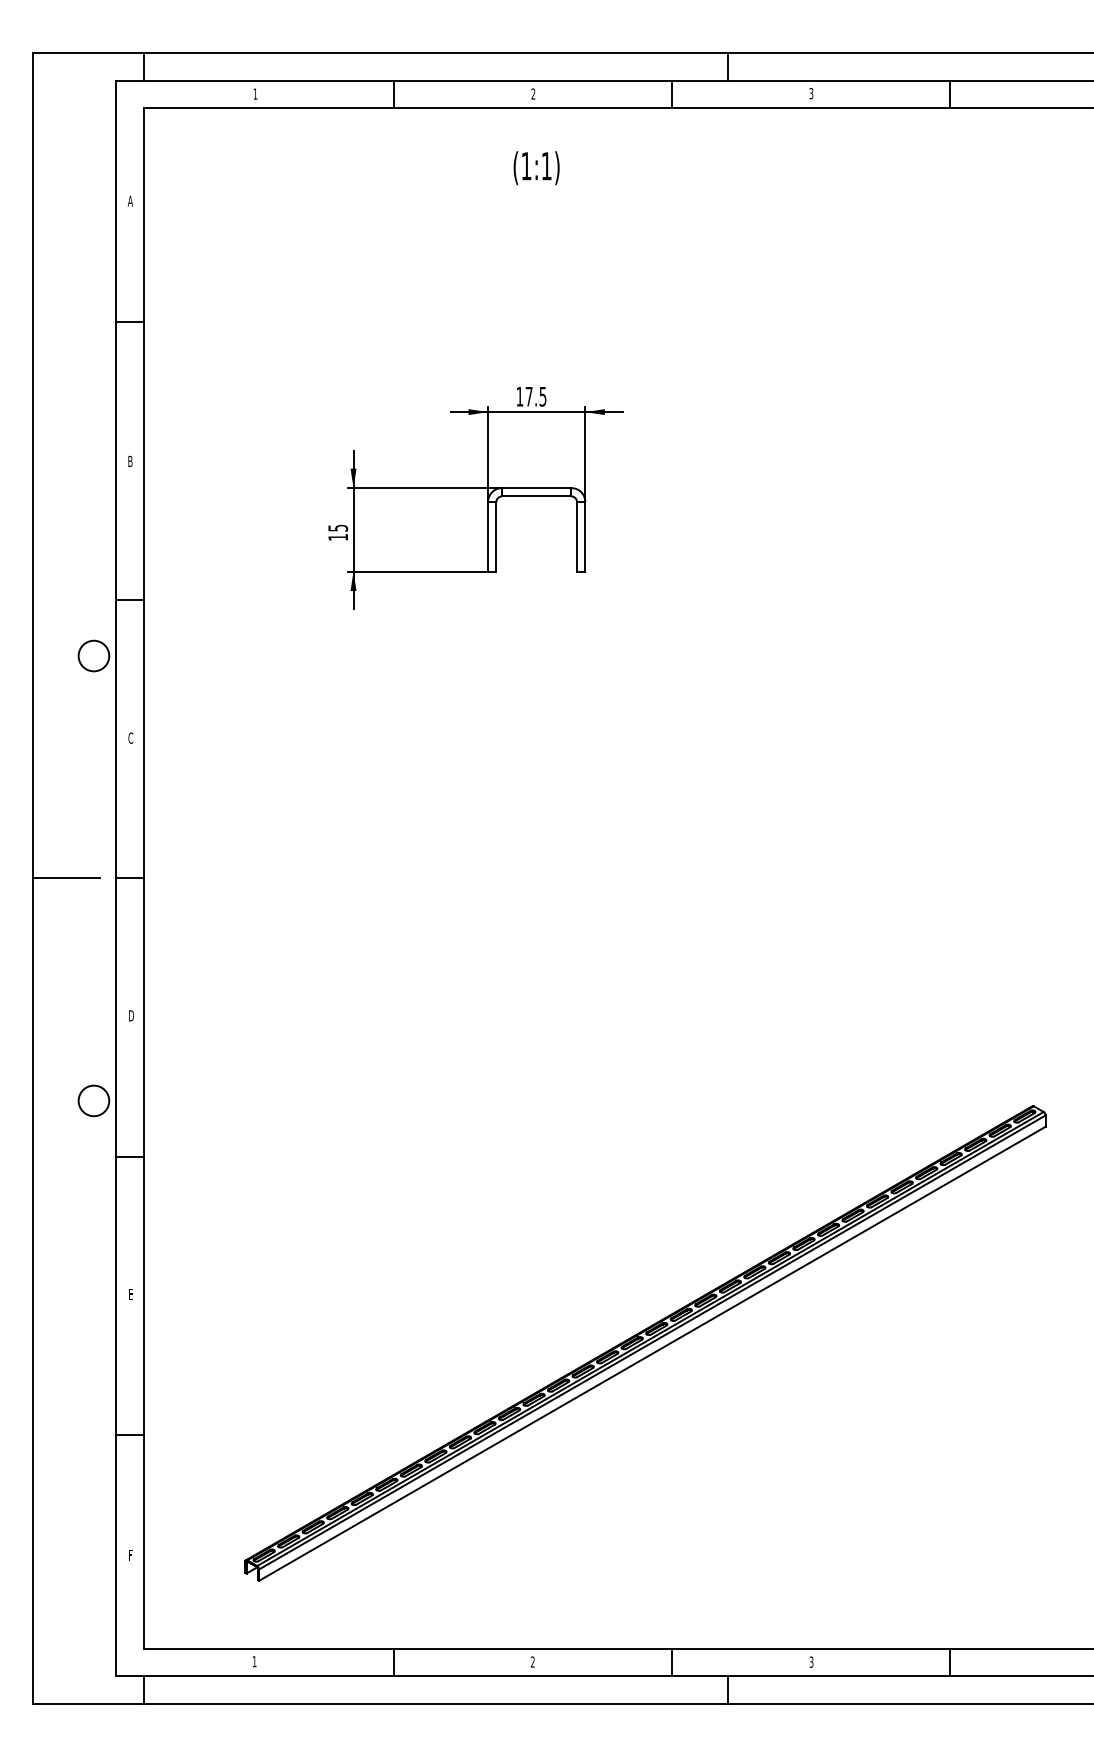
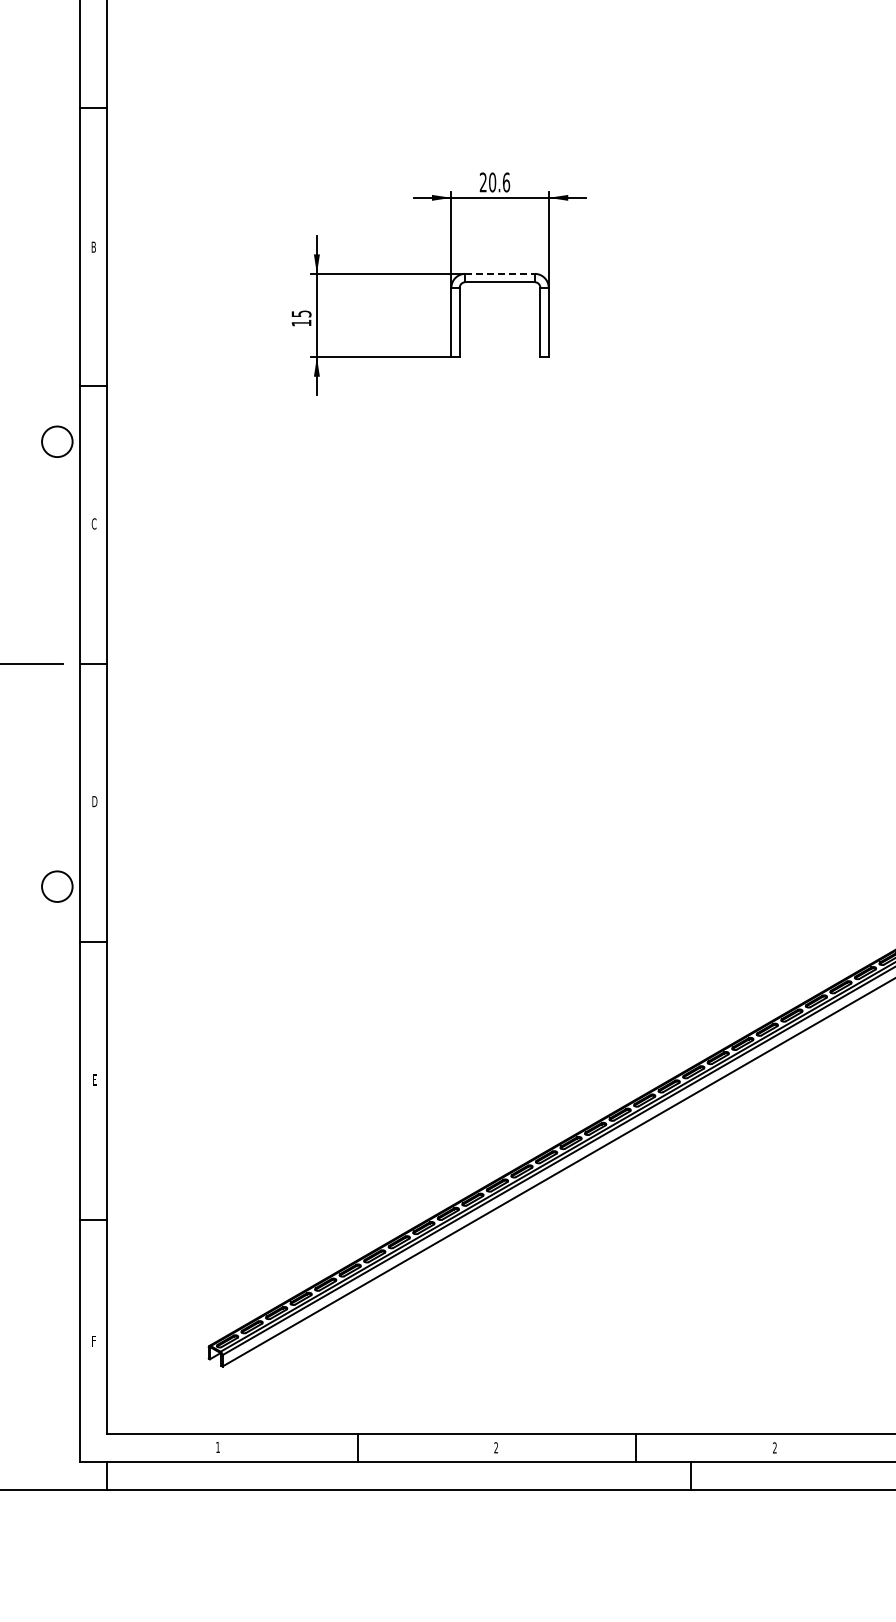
text: (531, 396) -> (494, 182), 17.5 -> 20.6
line: (536, 488) -> (499, 274), solid -> dashed
text: (811, 1662) -> (774, 1448), 3 -> 2

